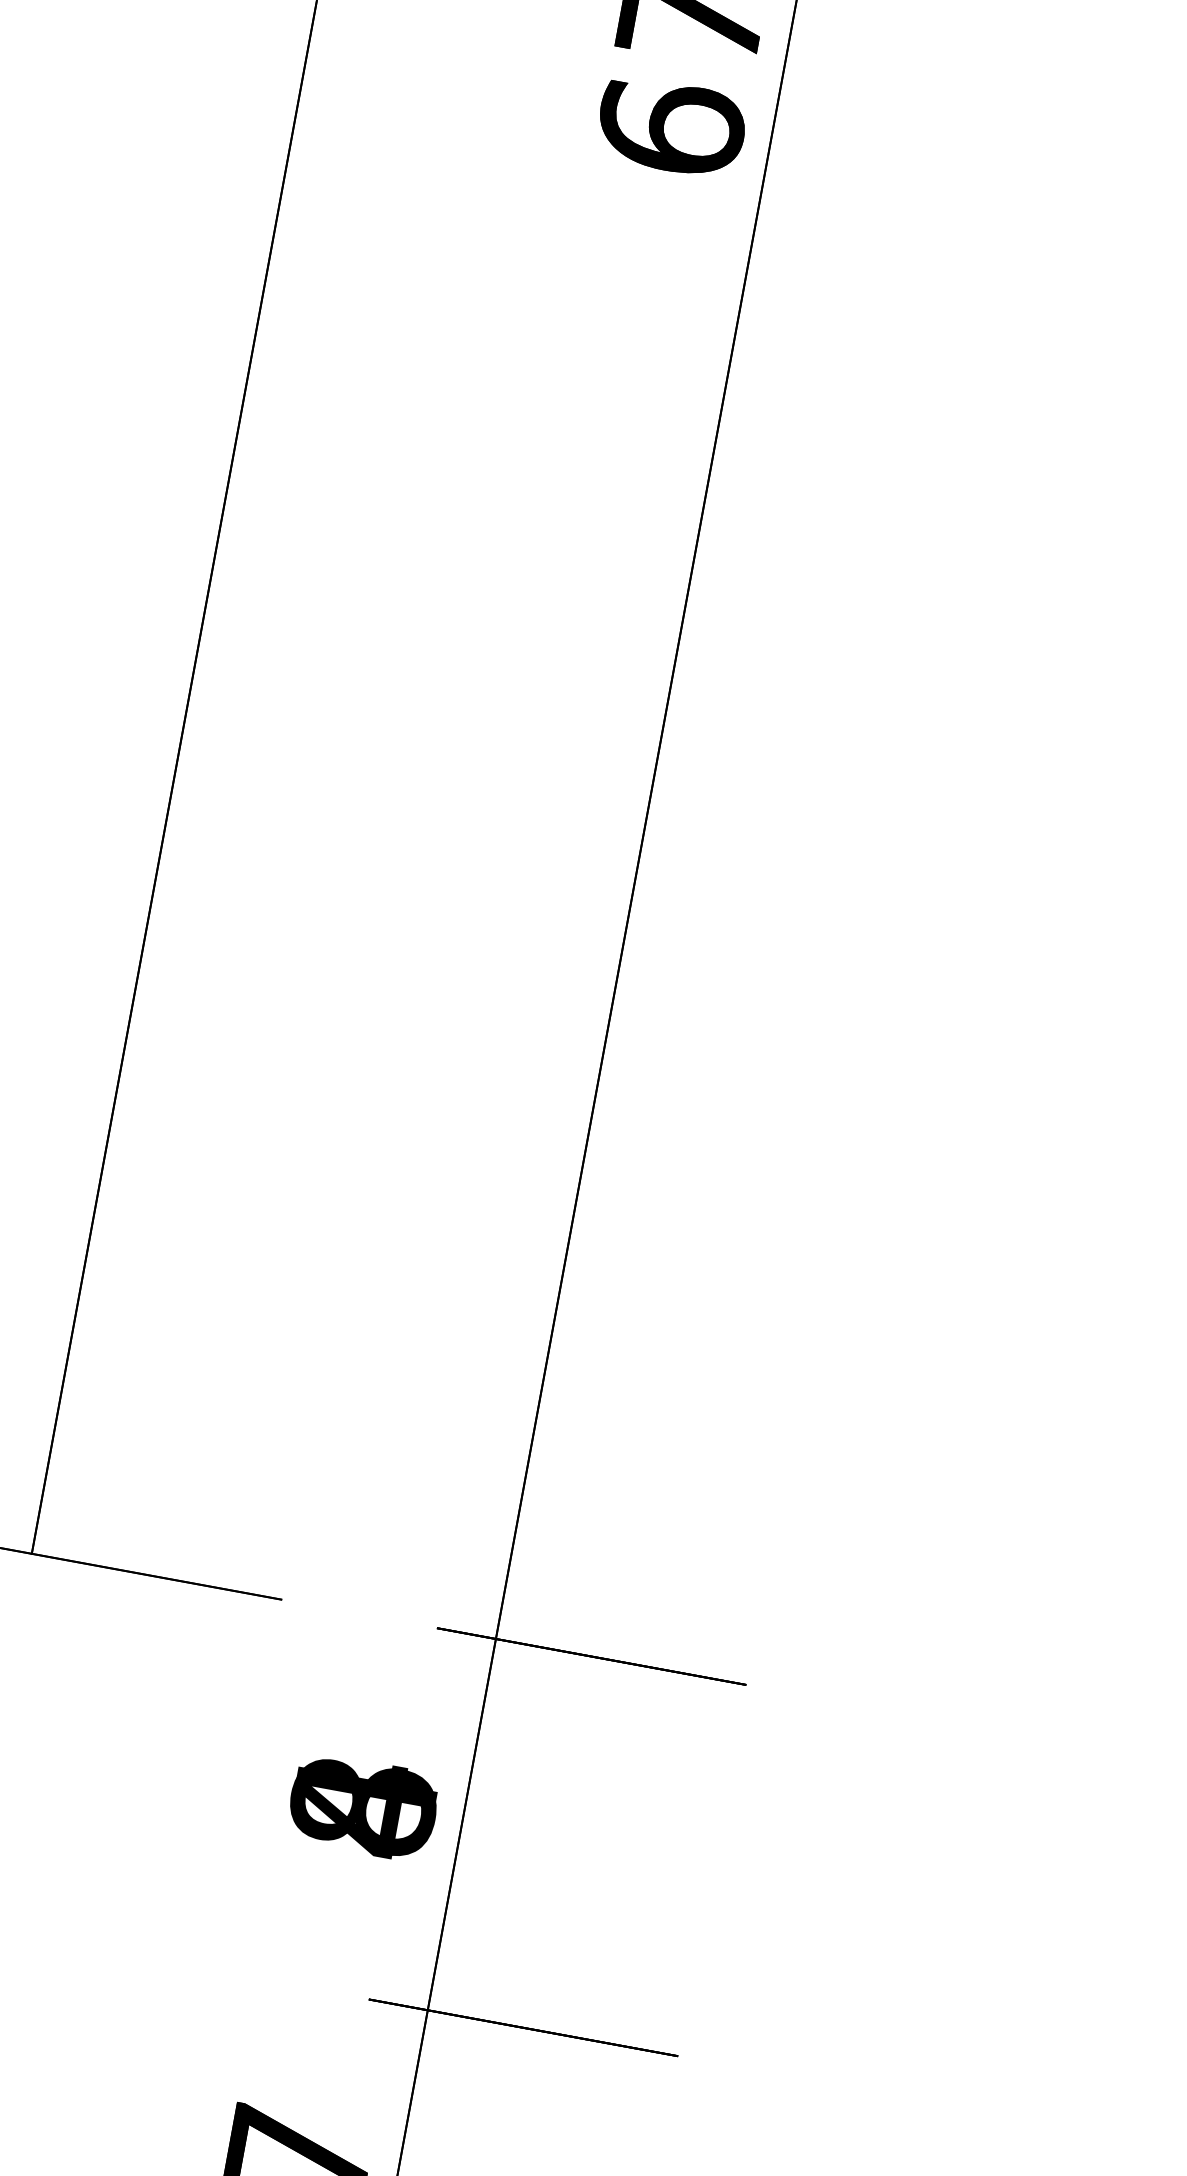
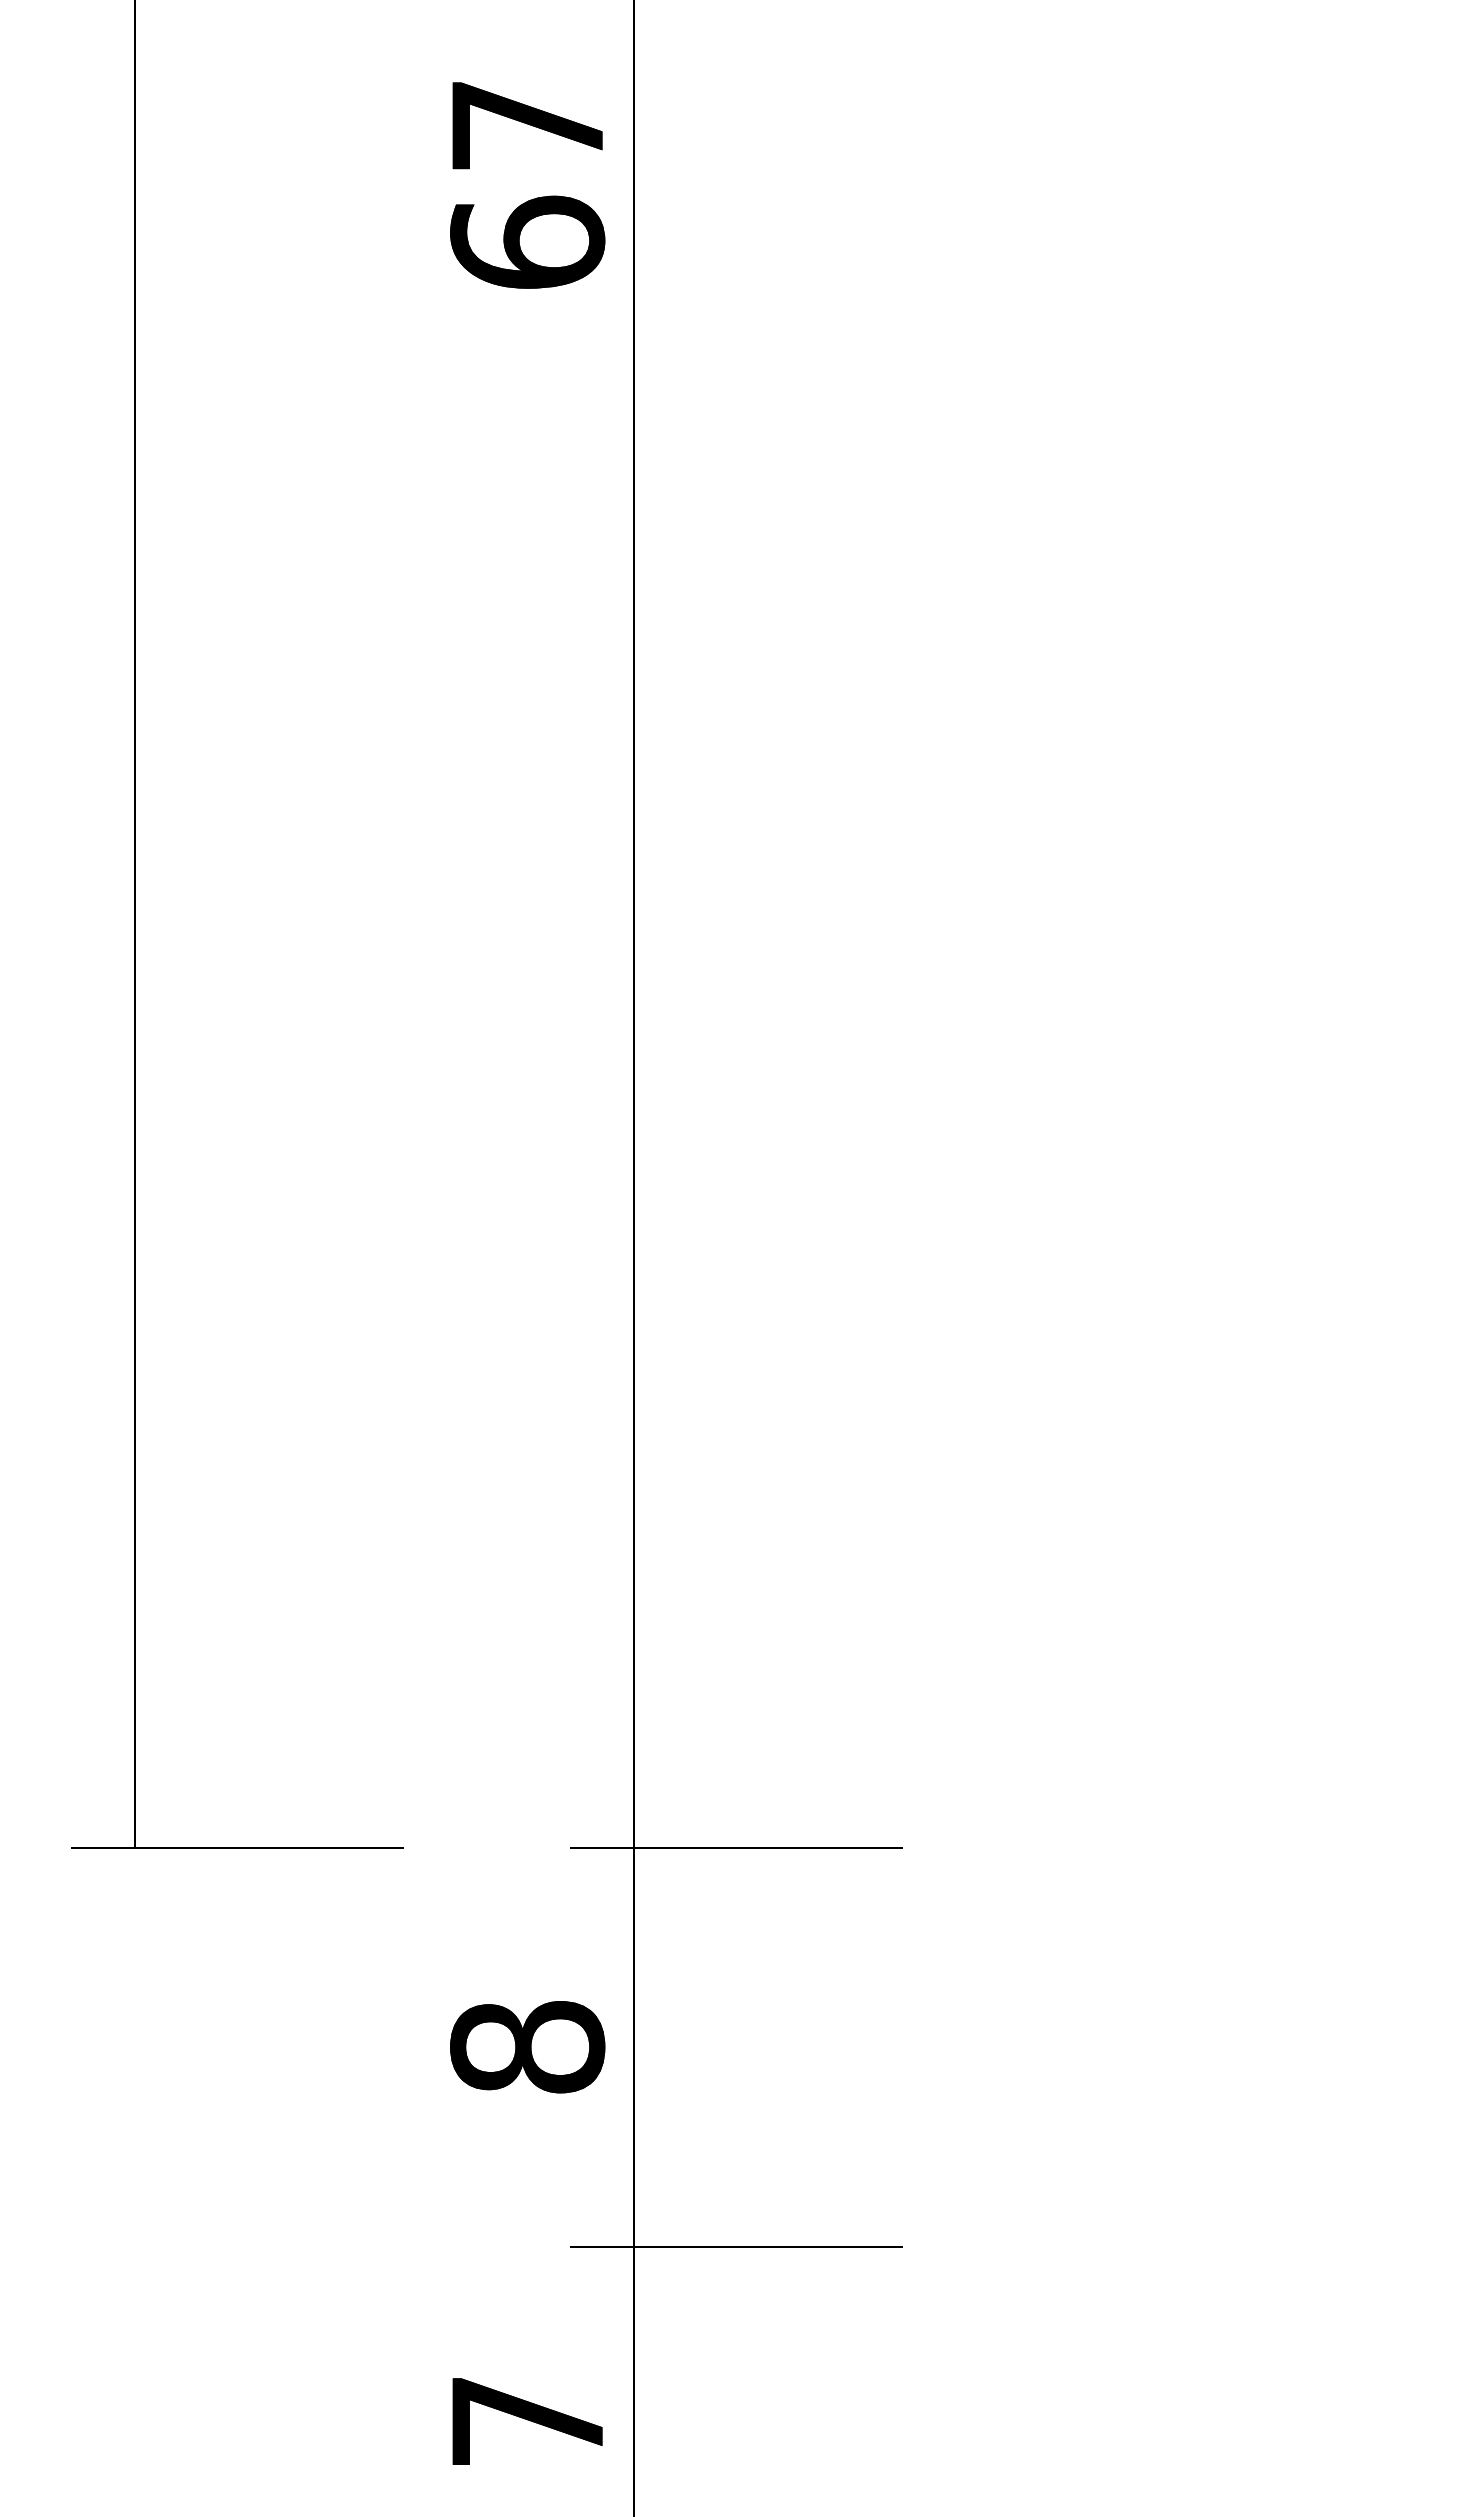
text: (363, 1806) -> (527, 2047), 4 -> 8

